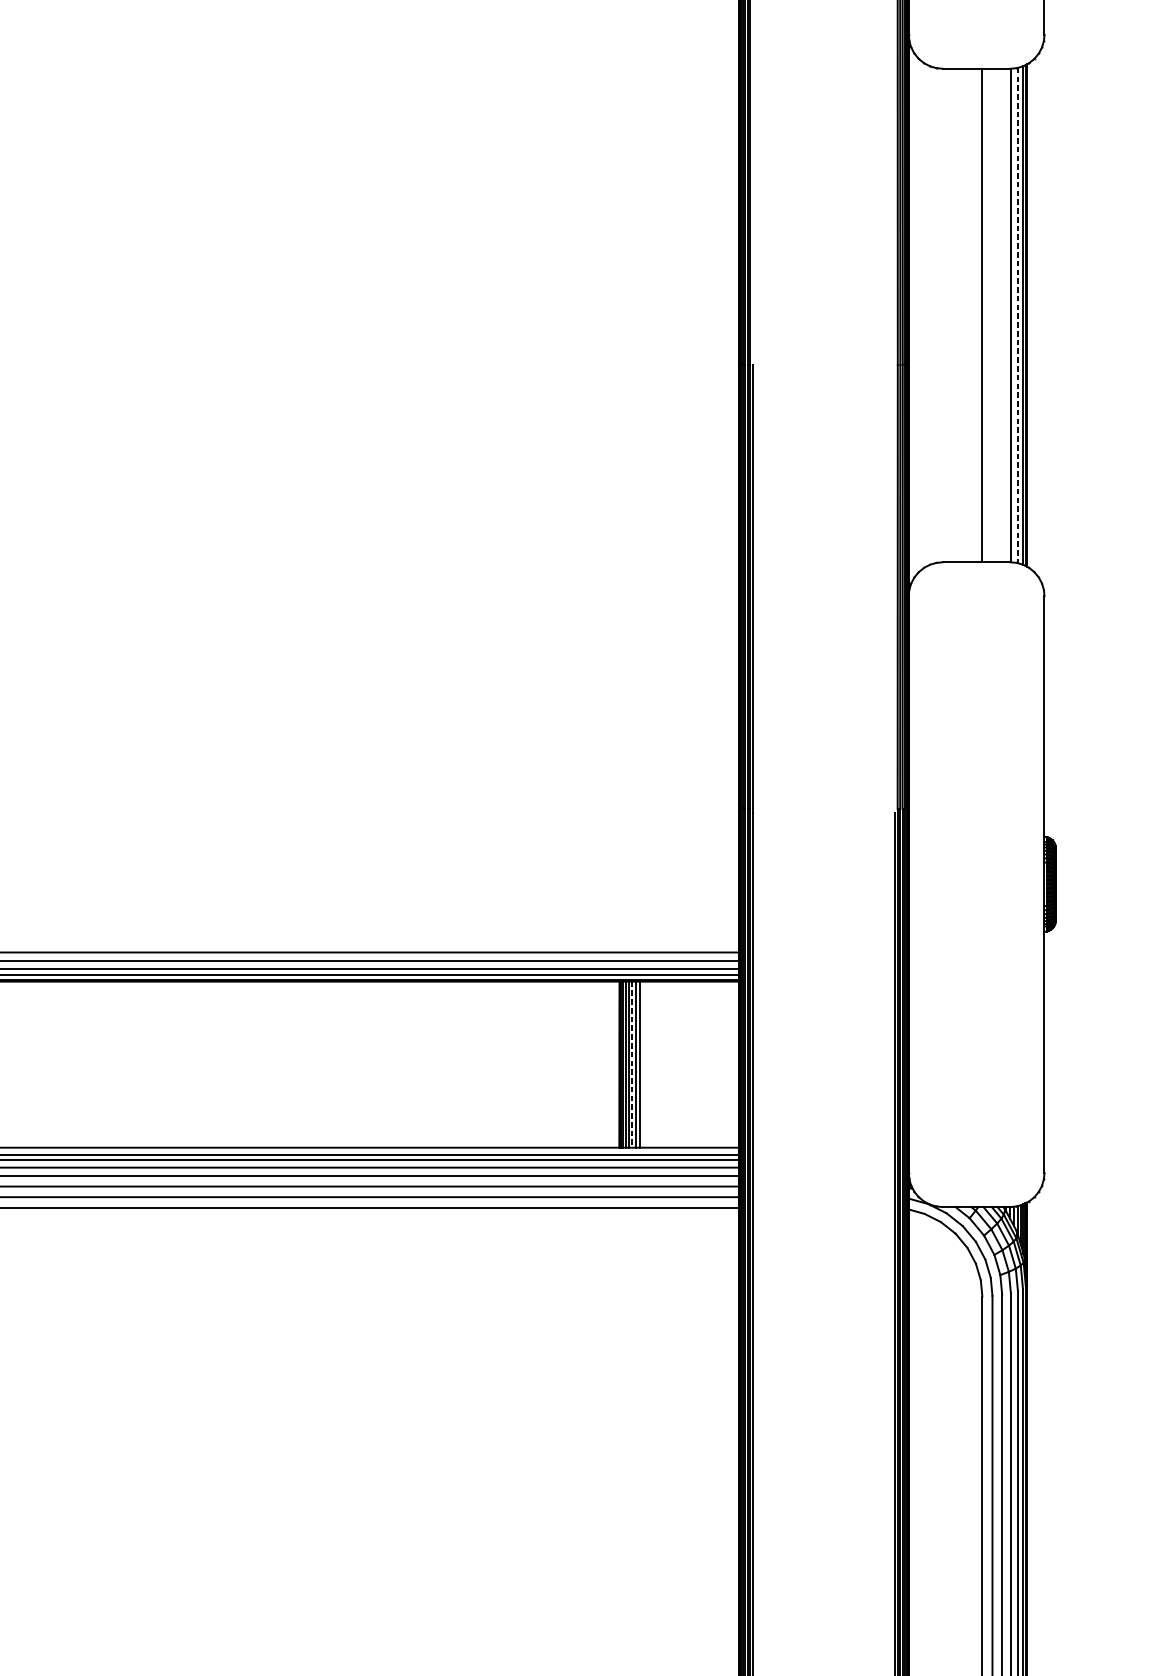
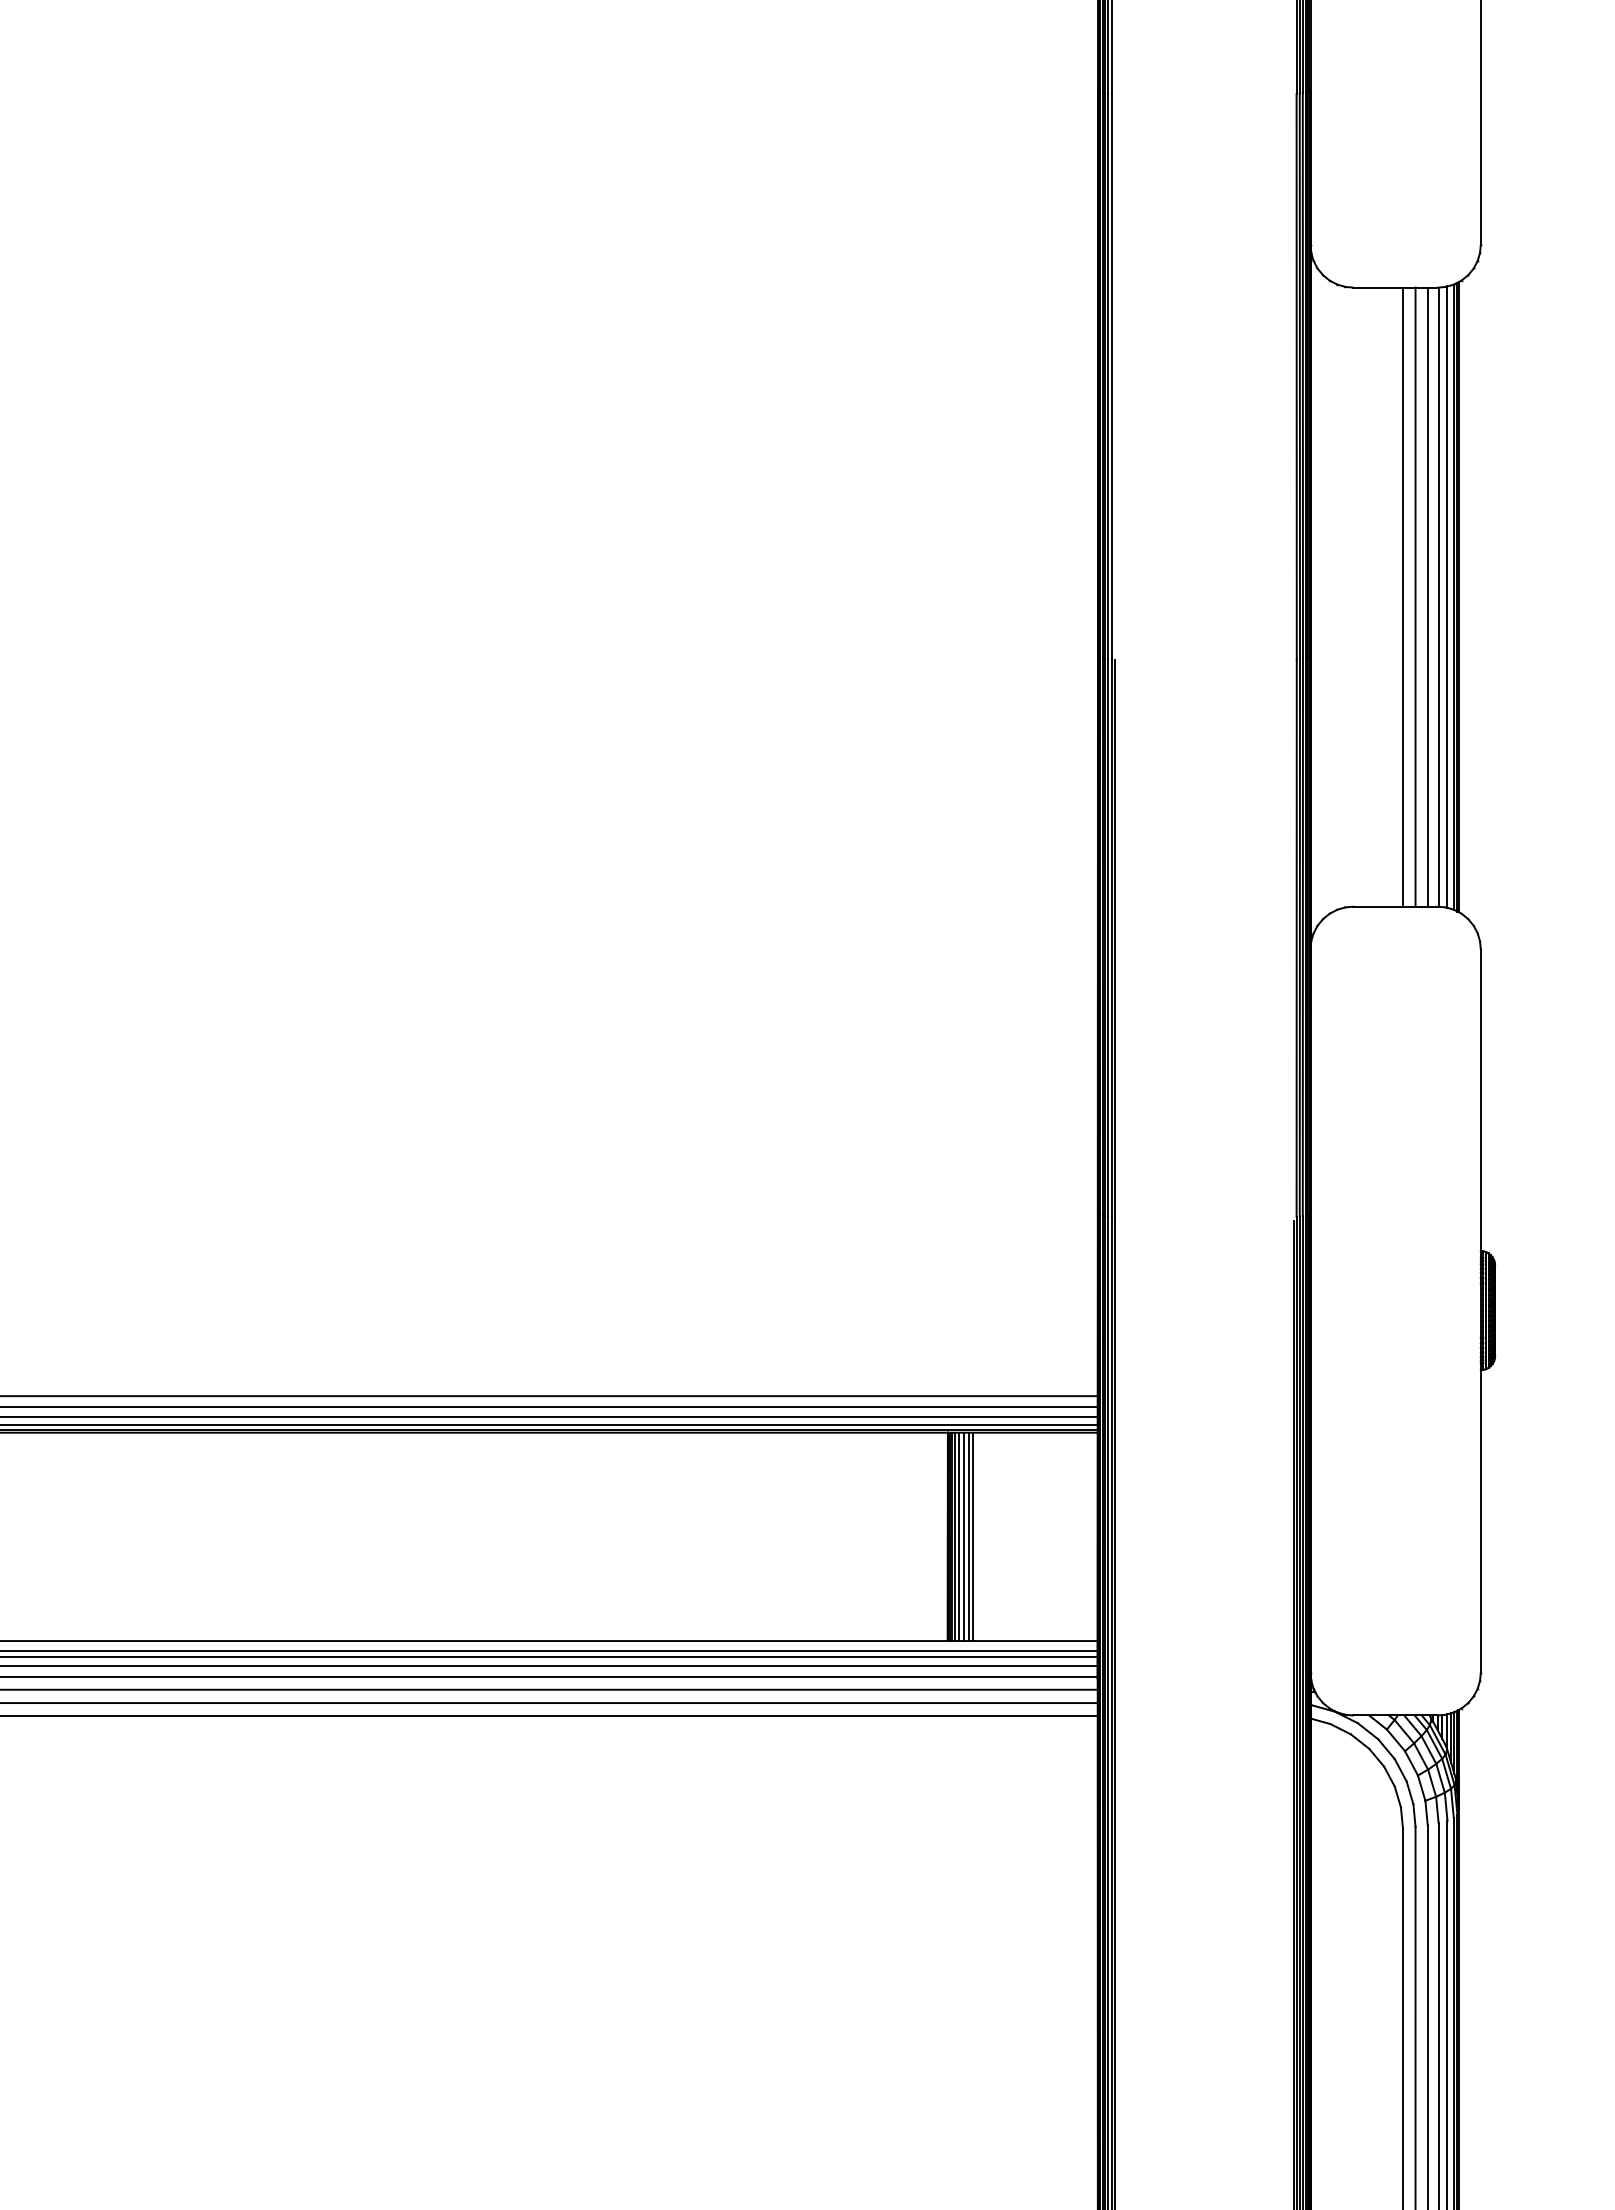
line: (992, 315) -> (1415, 596), added
line: (1002, 315) -> (1427, 596), added
line: (1017, 315) -> (1447, 597), dashed -> solid
line: (632, 1065) -> (963, 1537), dashed -> solid

